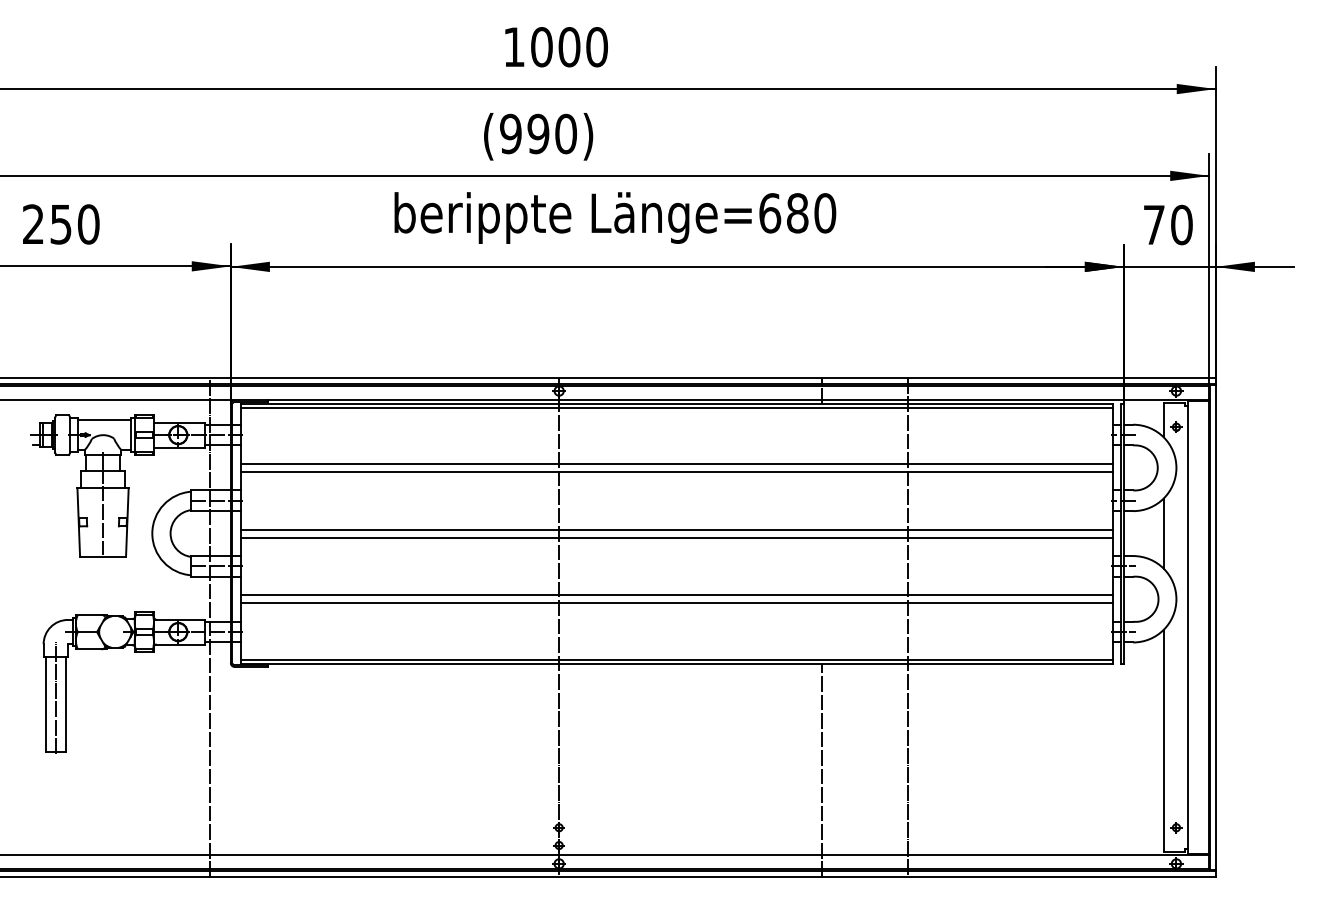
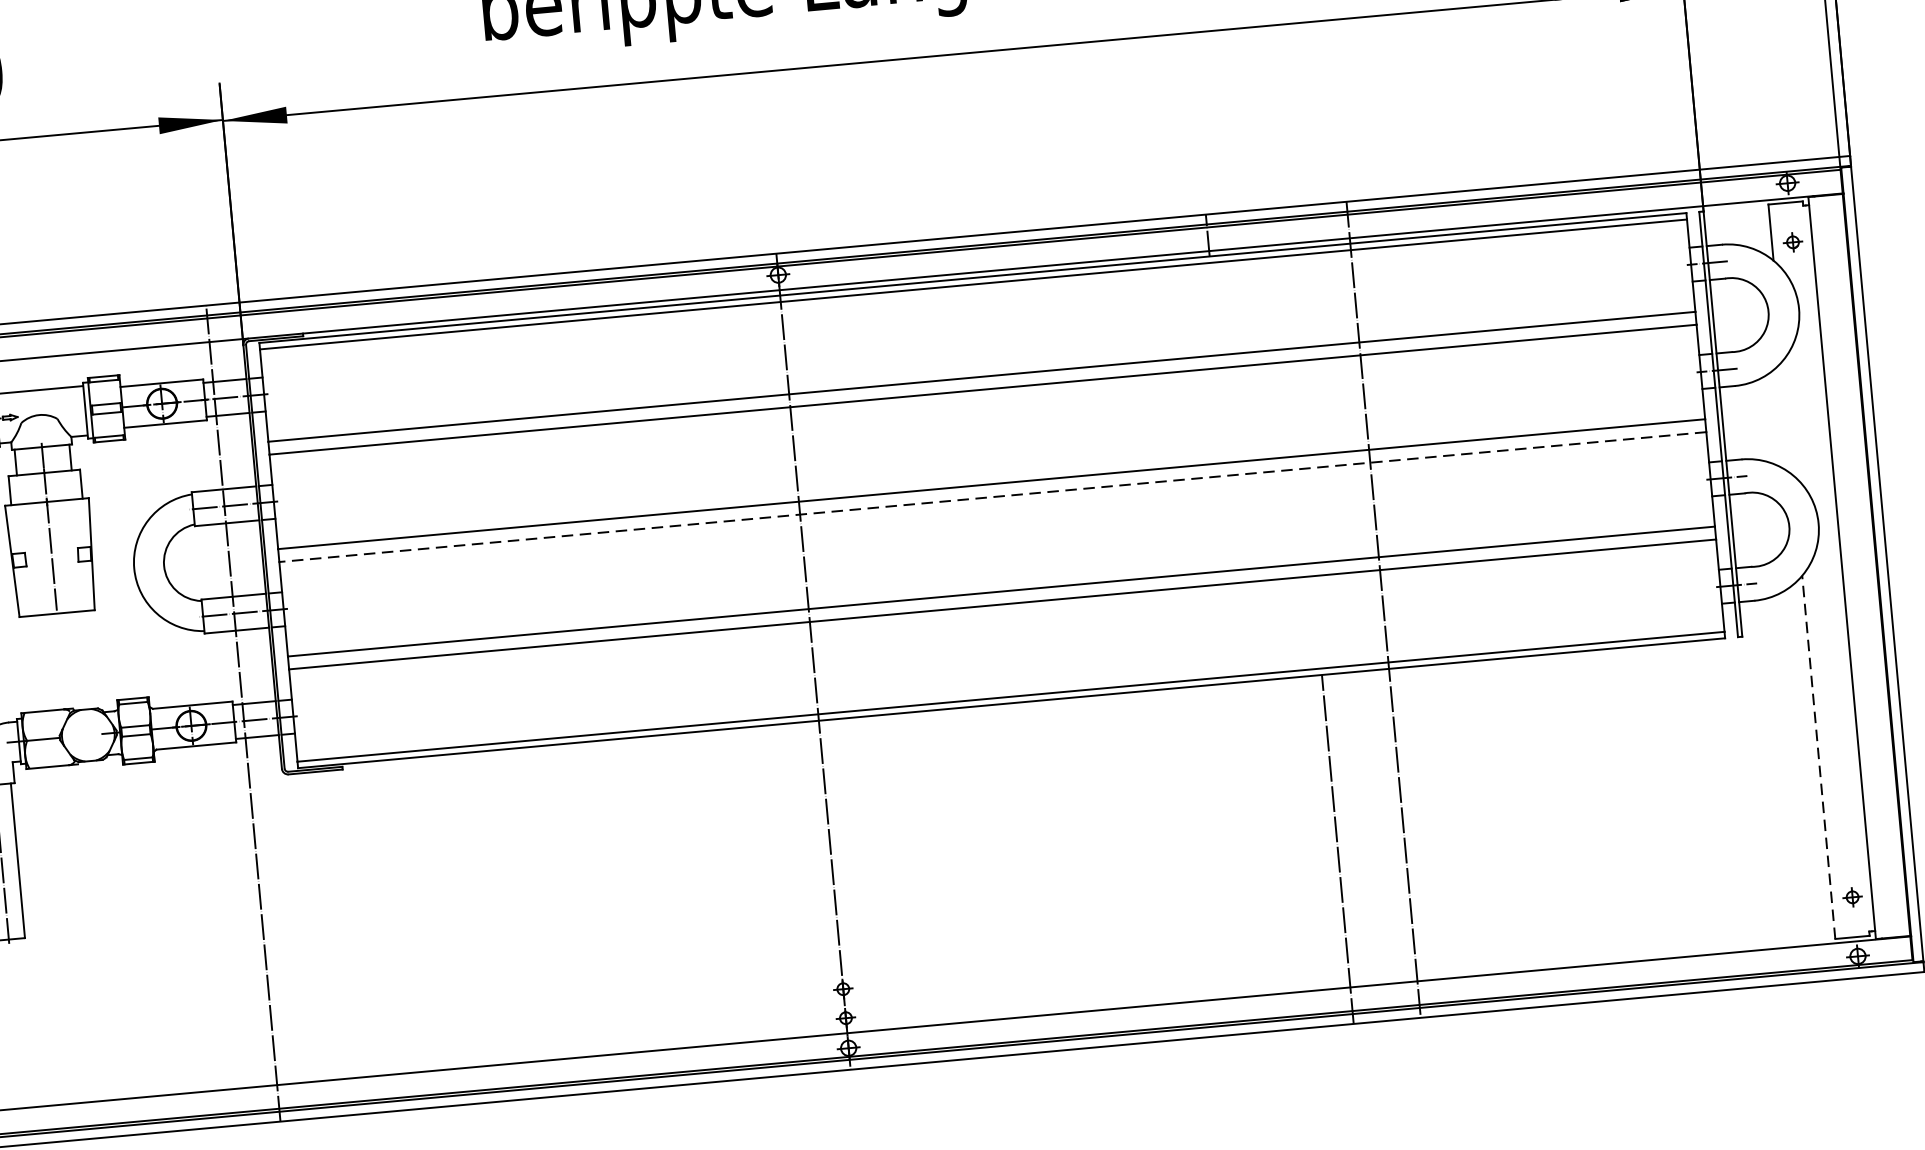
line: (1163, 533) -> (1787, 418), removed
line: (676, 537) -> (991, 497), solid -> dashed
line: (1163, 740) -> (1818, 756), solid -> dashed
line: (821, 770) -> (1337, 849), moved

